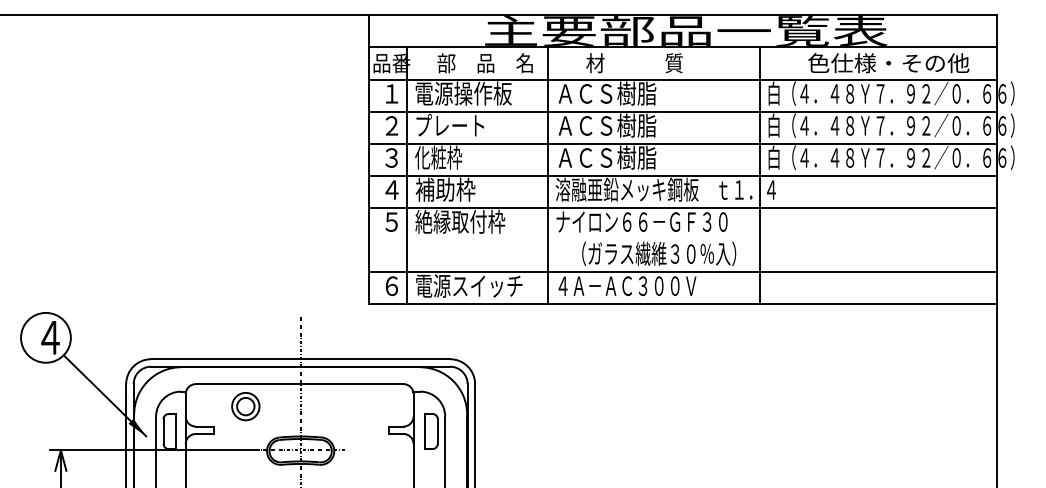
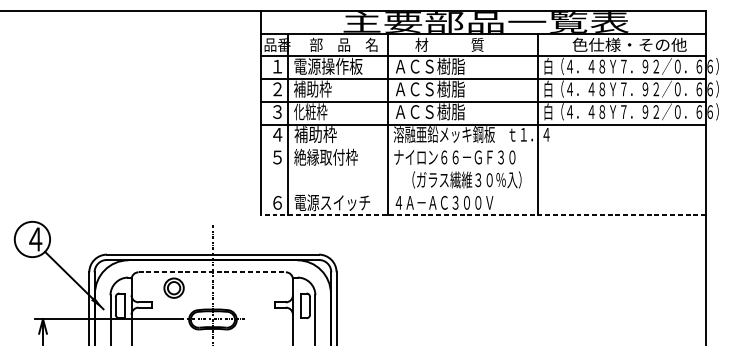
text: (448, 125) -> (317, 89), プレート -> 補助枠
line: (682, 207) -> (483, 147), removed
line: (682, 271) -> (483, 192), removed
line: (682, 303) -> (483, 215), solid -> dashed
line: (299, 384) -> (212, 272), solid -> dashed

